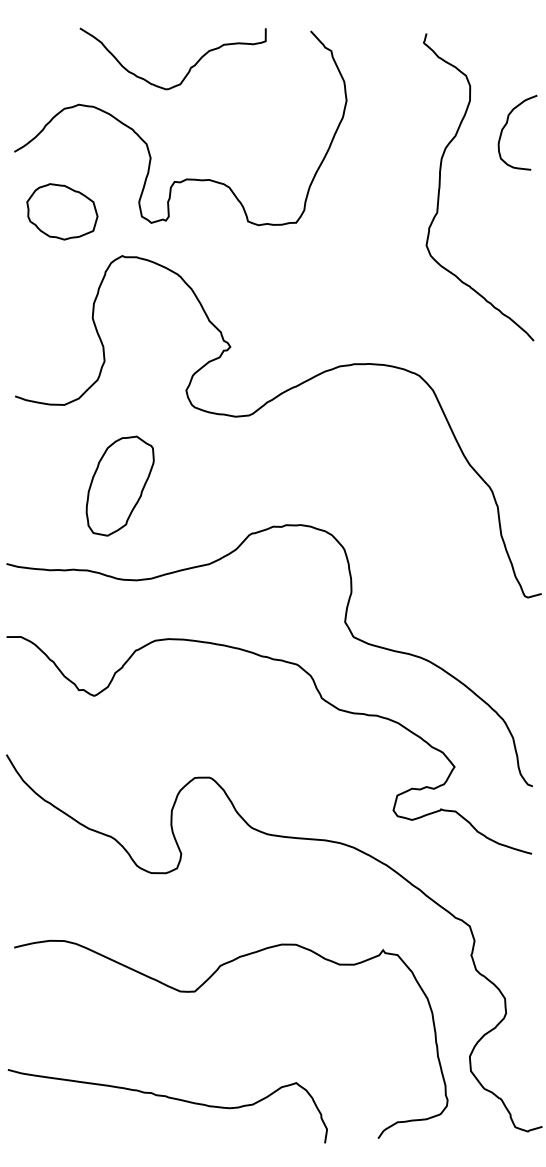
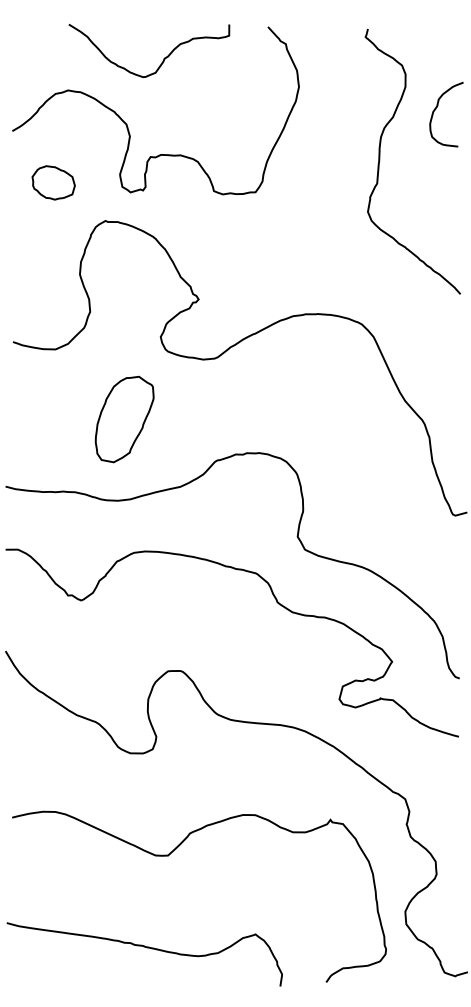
part: (62, 211) -> (53, 182), size x0.7
part: (119, 486) -> (124, 419), moved

